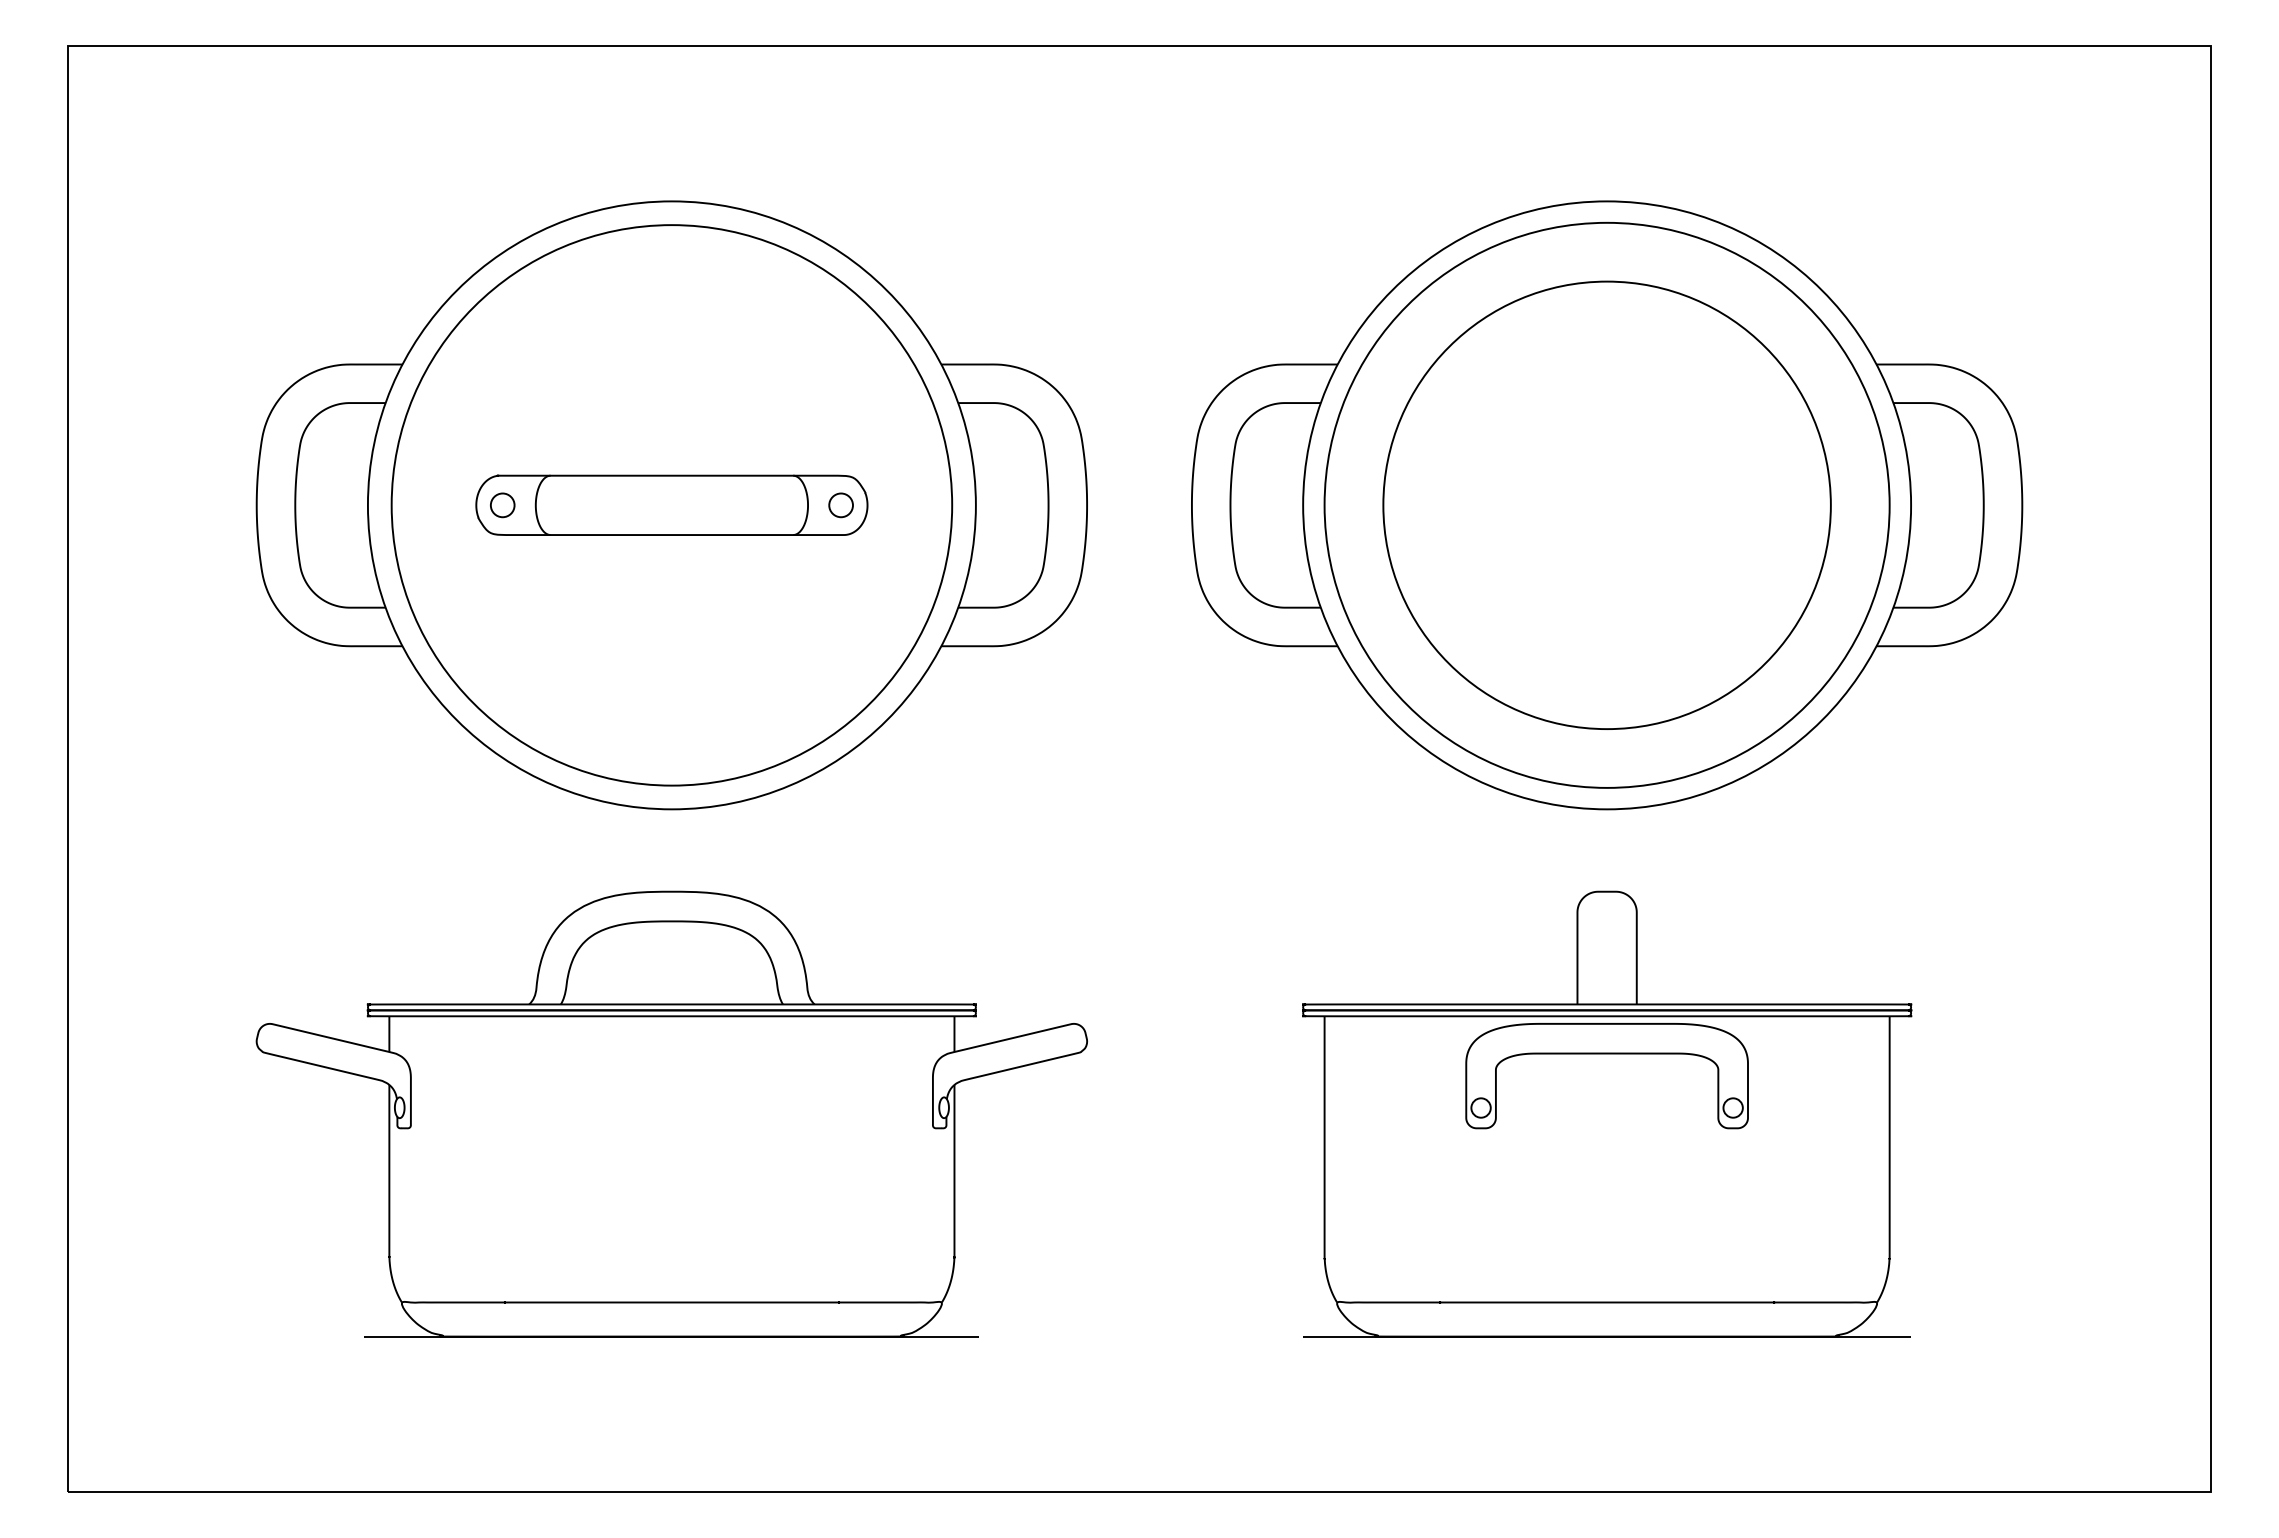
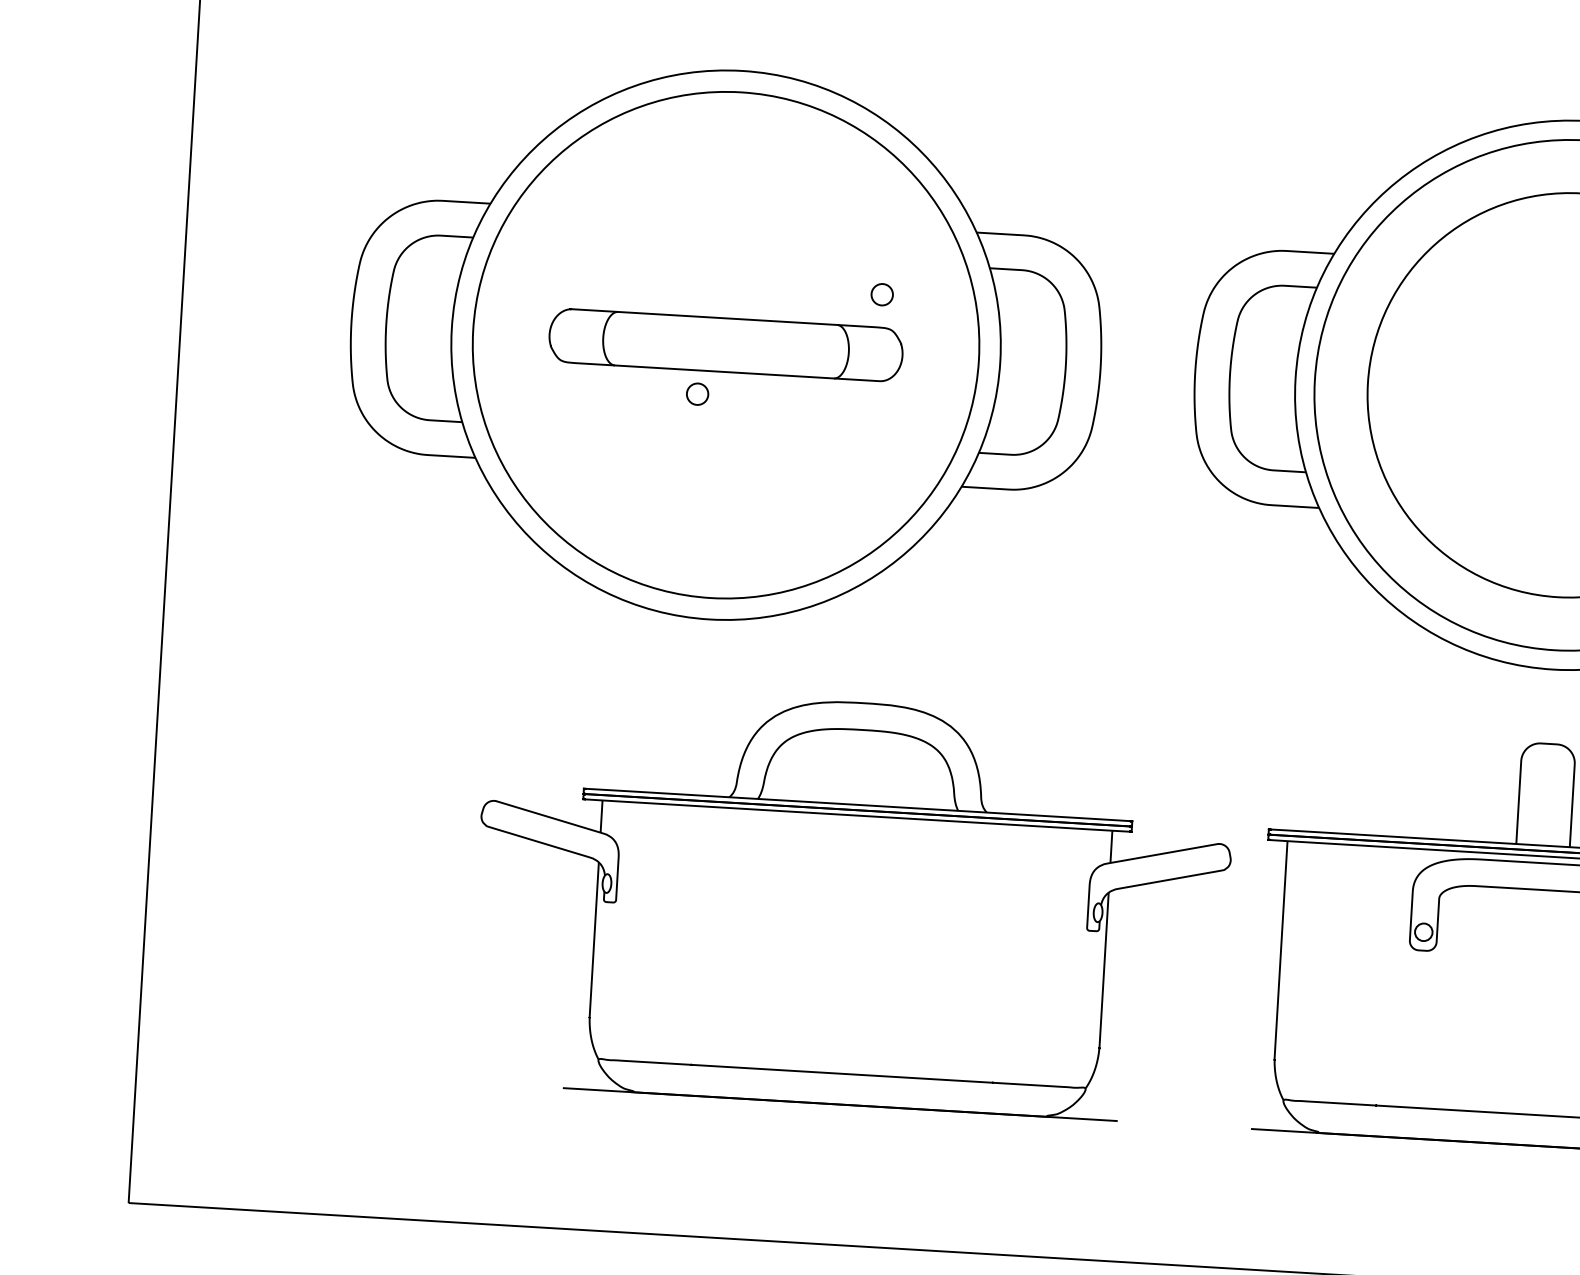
circle: (502, 505) -> (697, 394), moved
circle: (840, 505) -> (881, 294), moved
part: (671, 1113) -> (851, 903), moved

